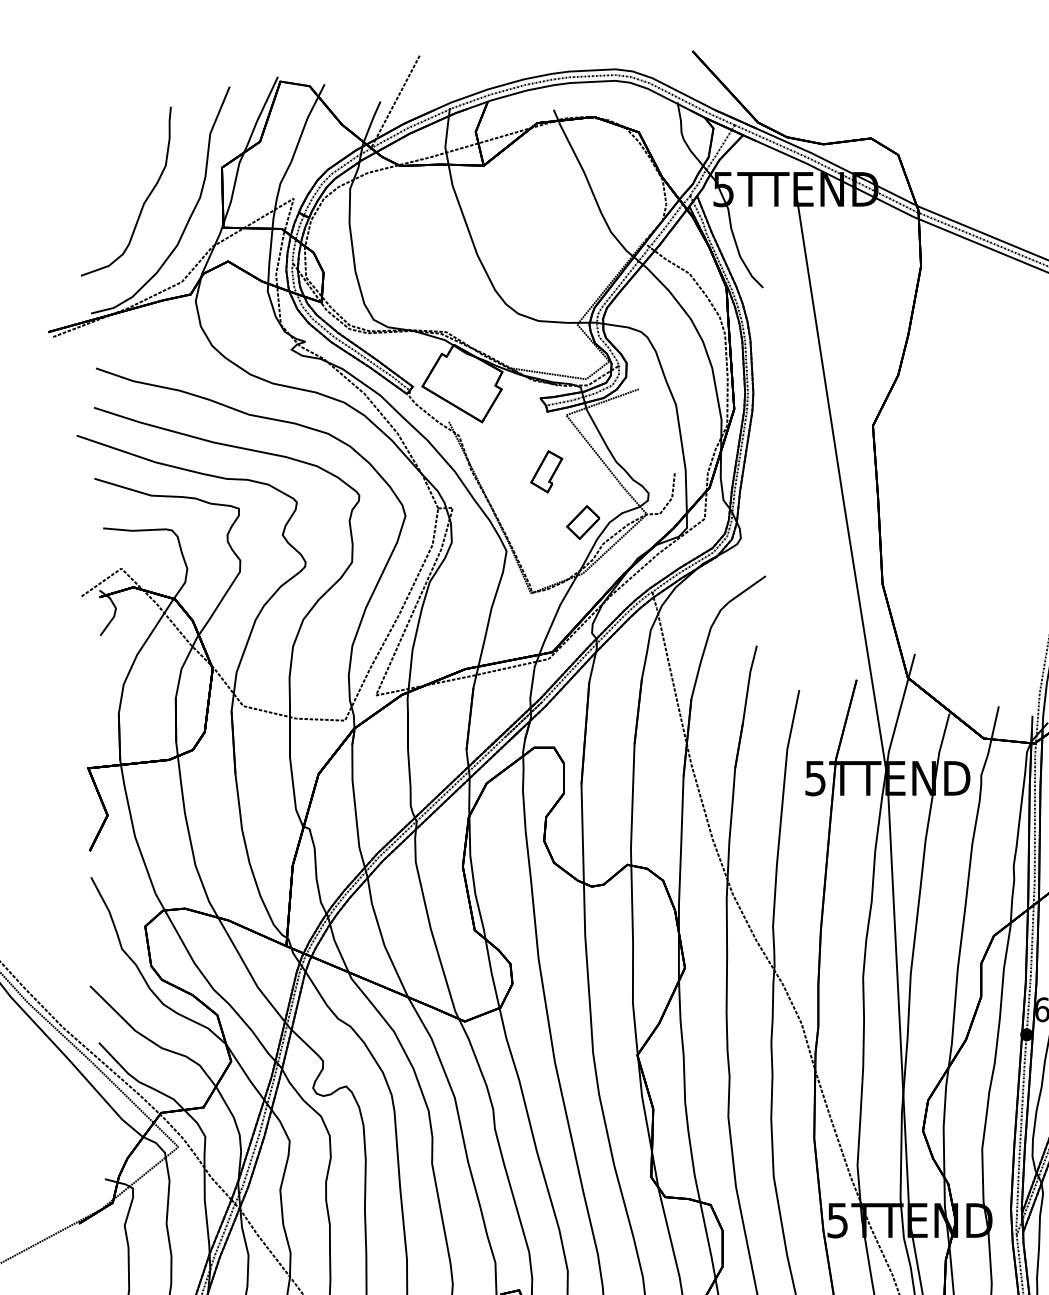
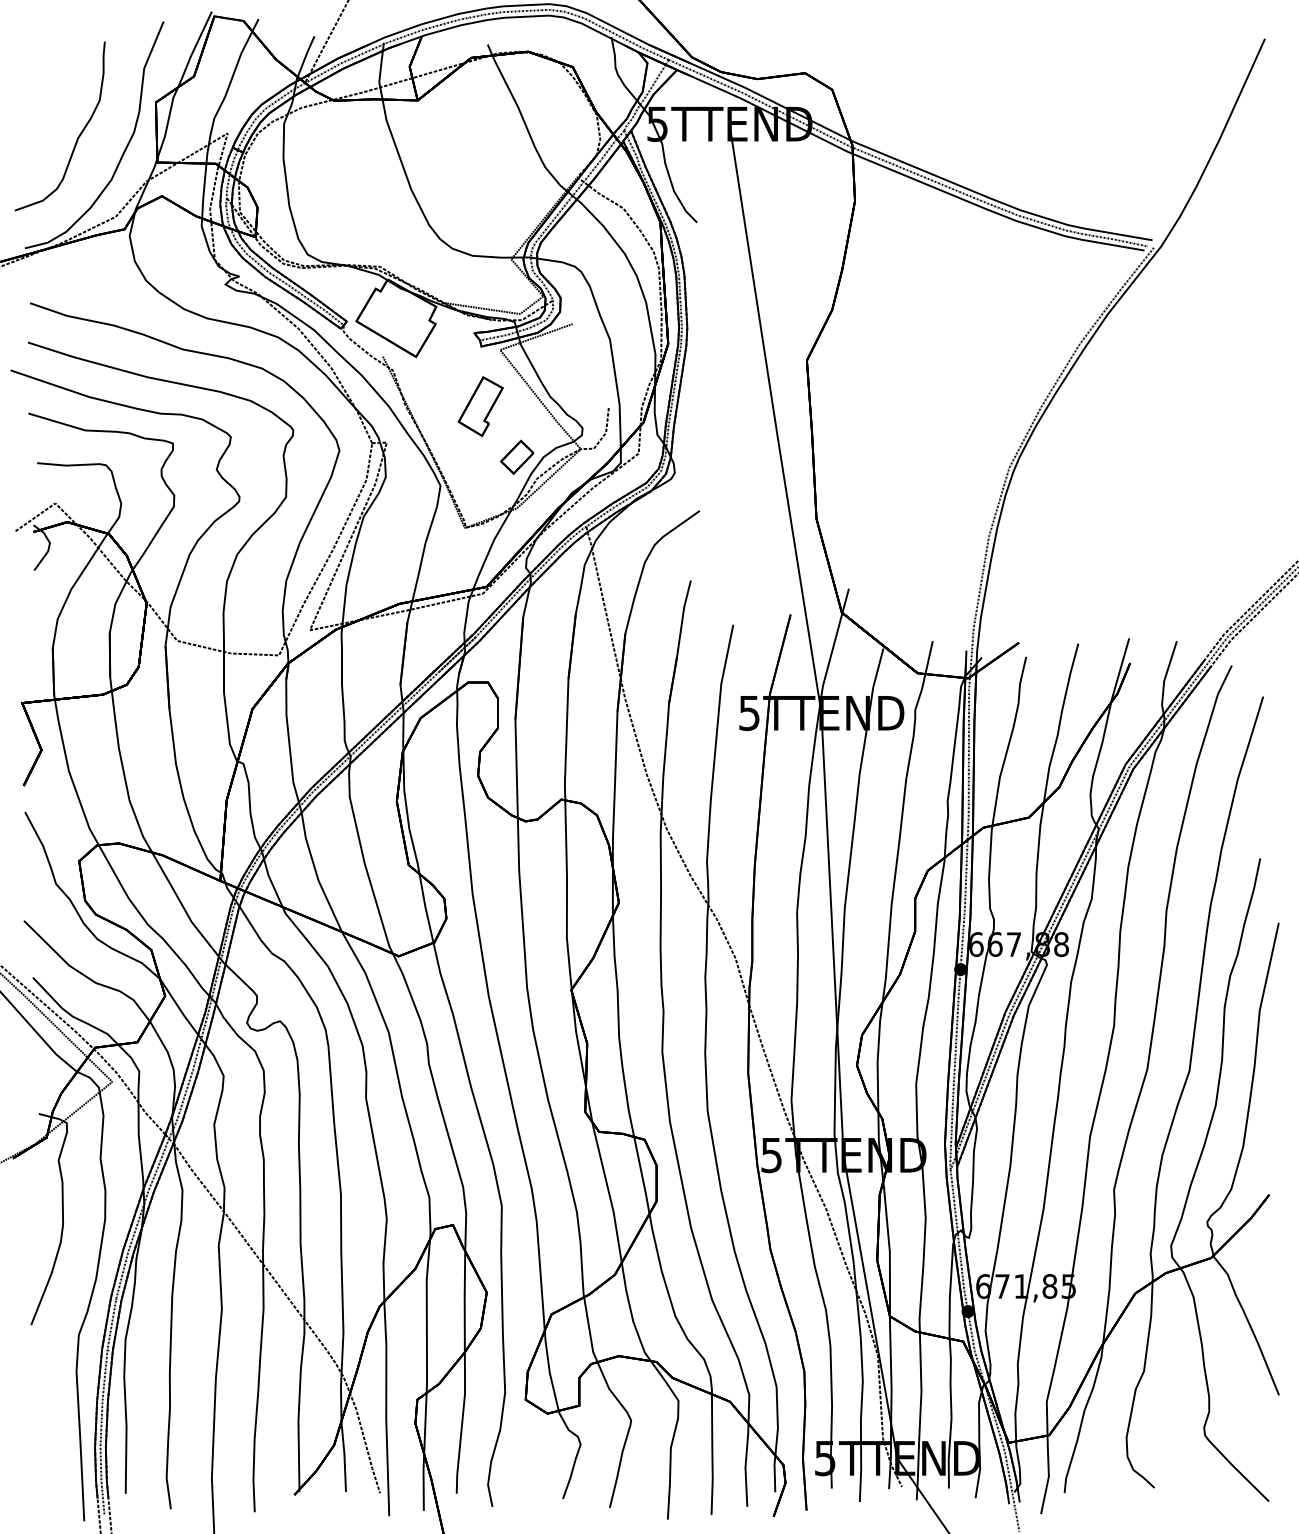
part: (546, 471) -> (480, 406), size x1.43

